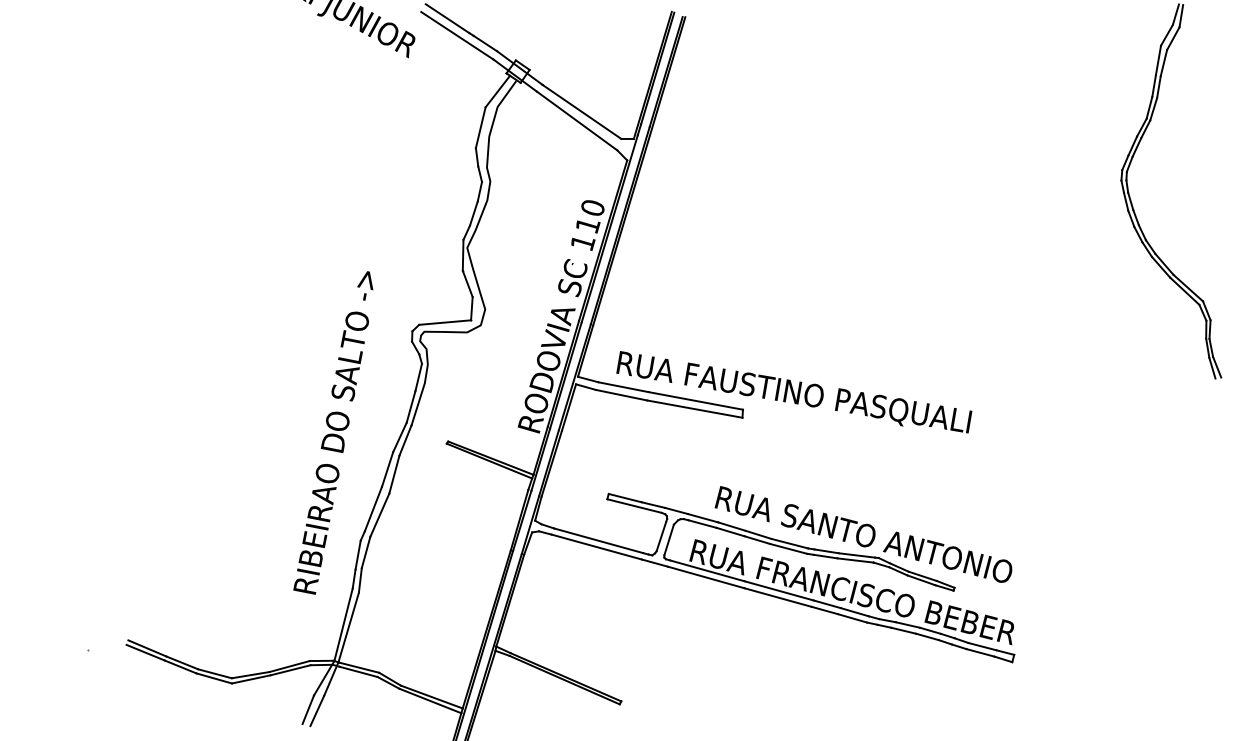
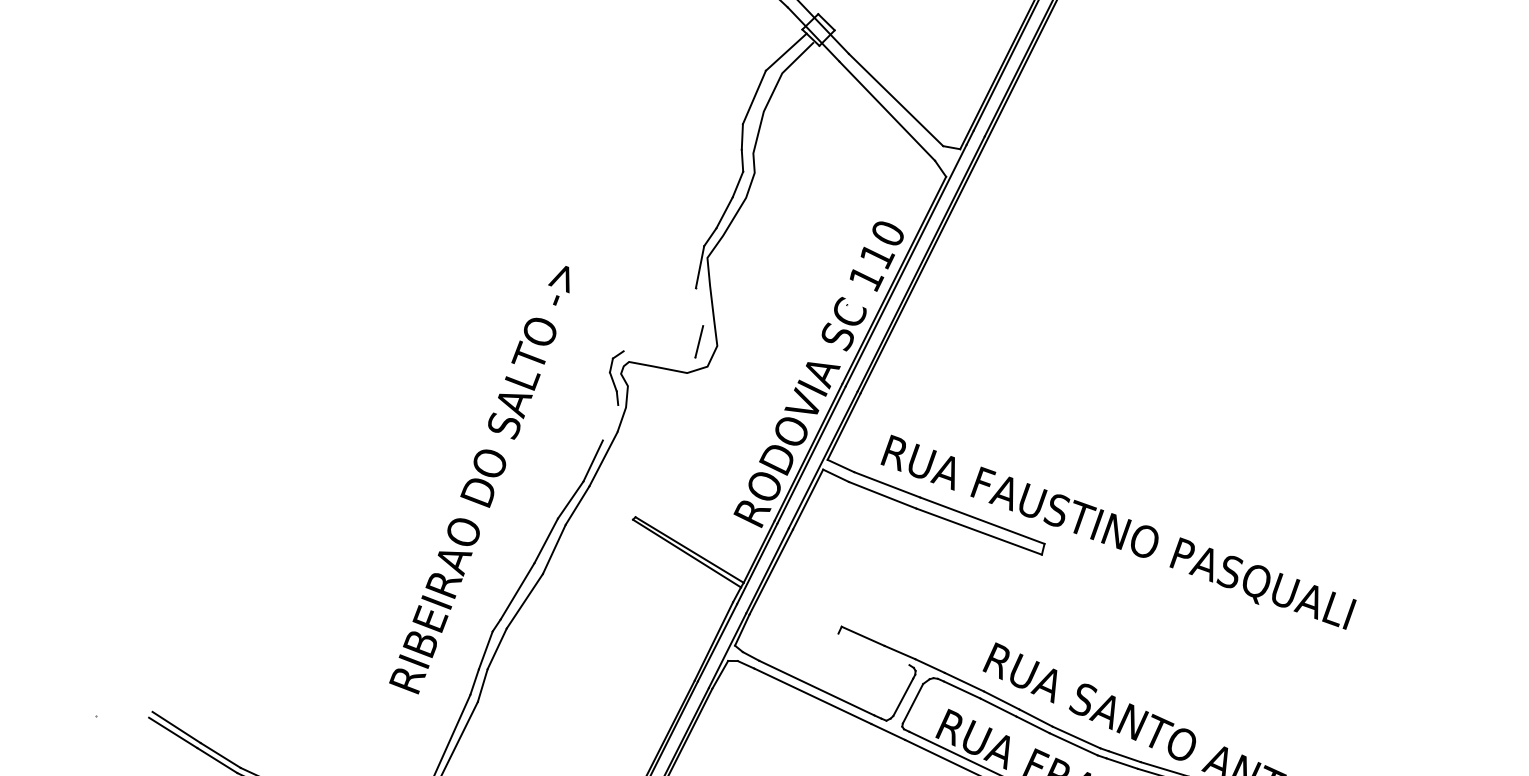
line: (467, 283) -> (699, 306), removed
line: (445, 322) -> (660, 354), removed
line: (418, 376) -> (610, 421), removed
line: (634, 505) -> (874, 648), removed

